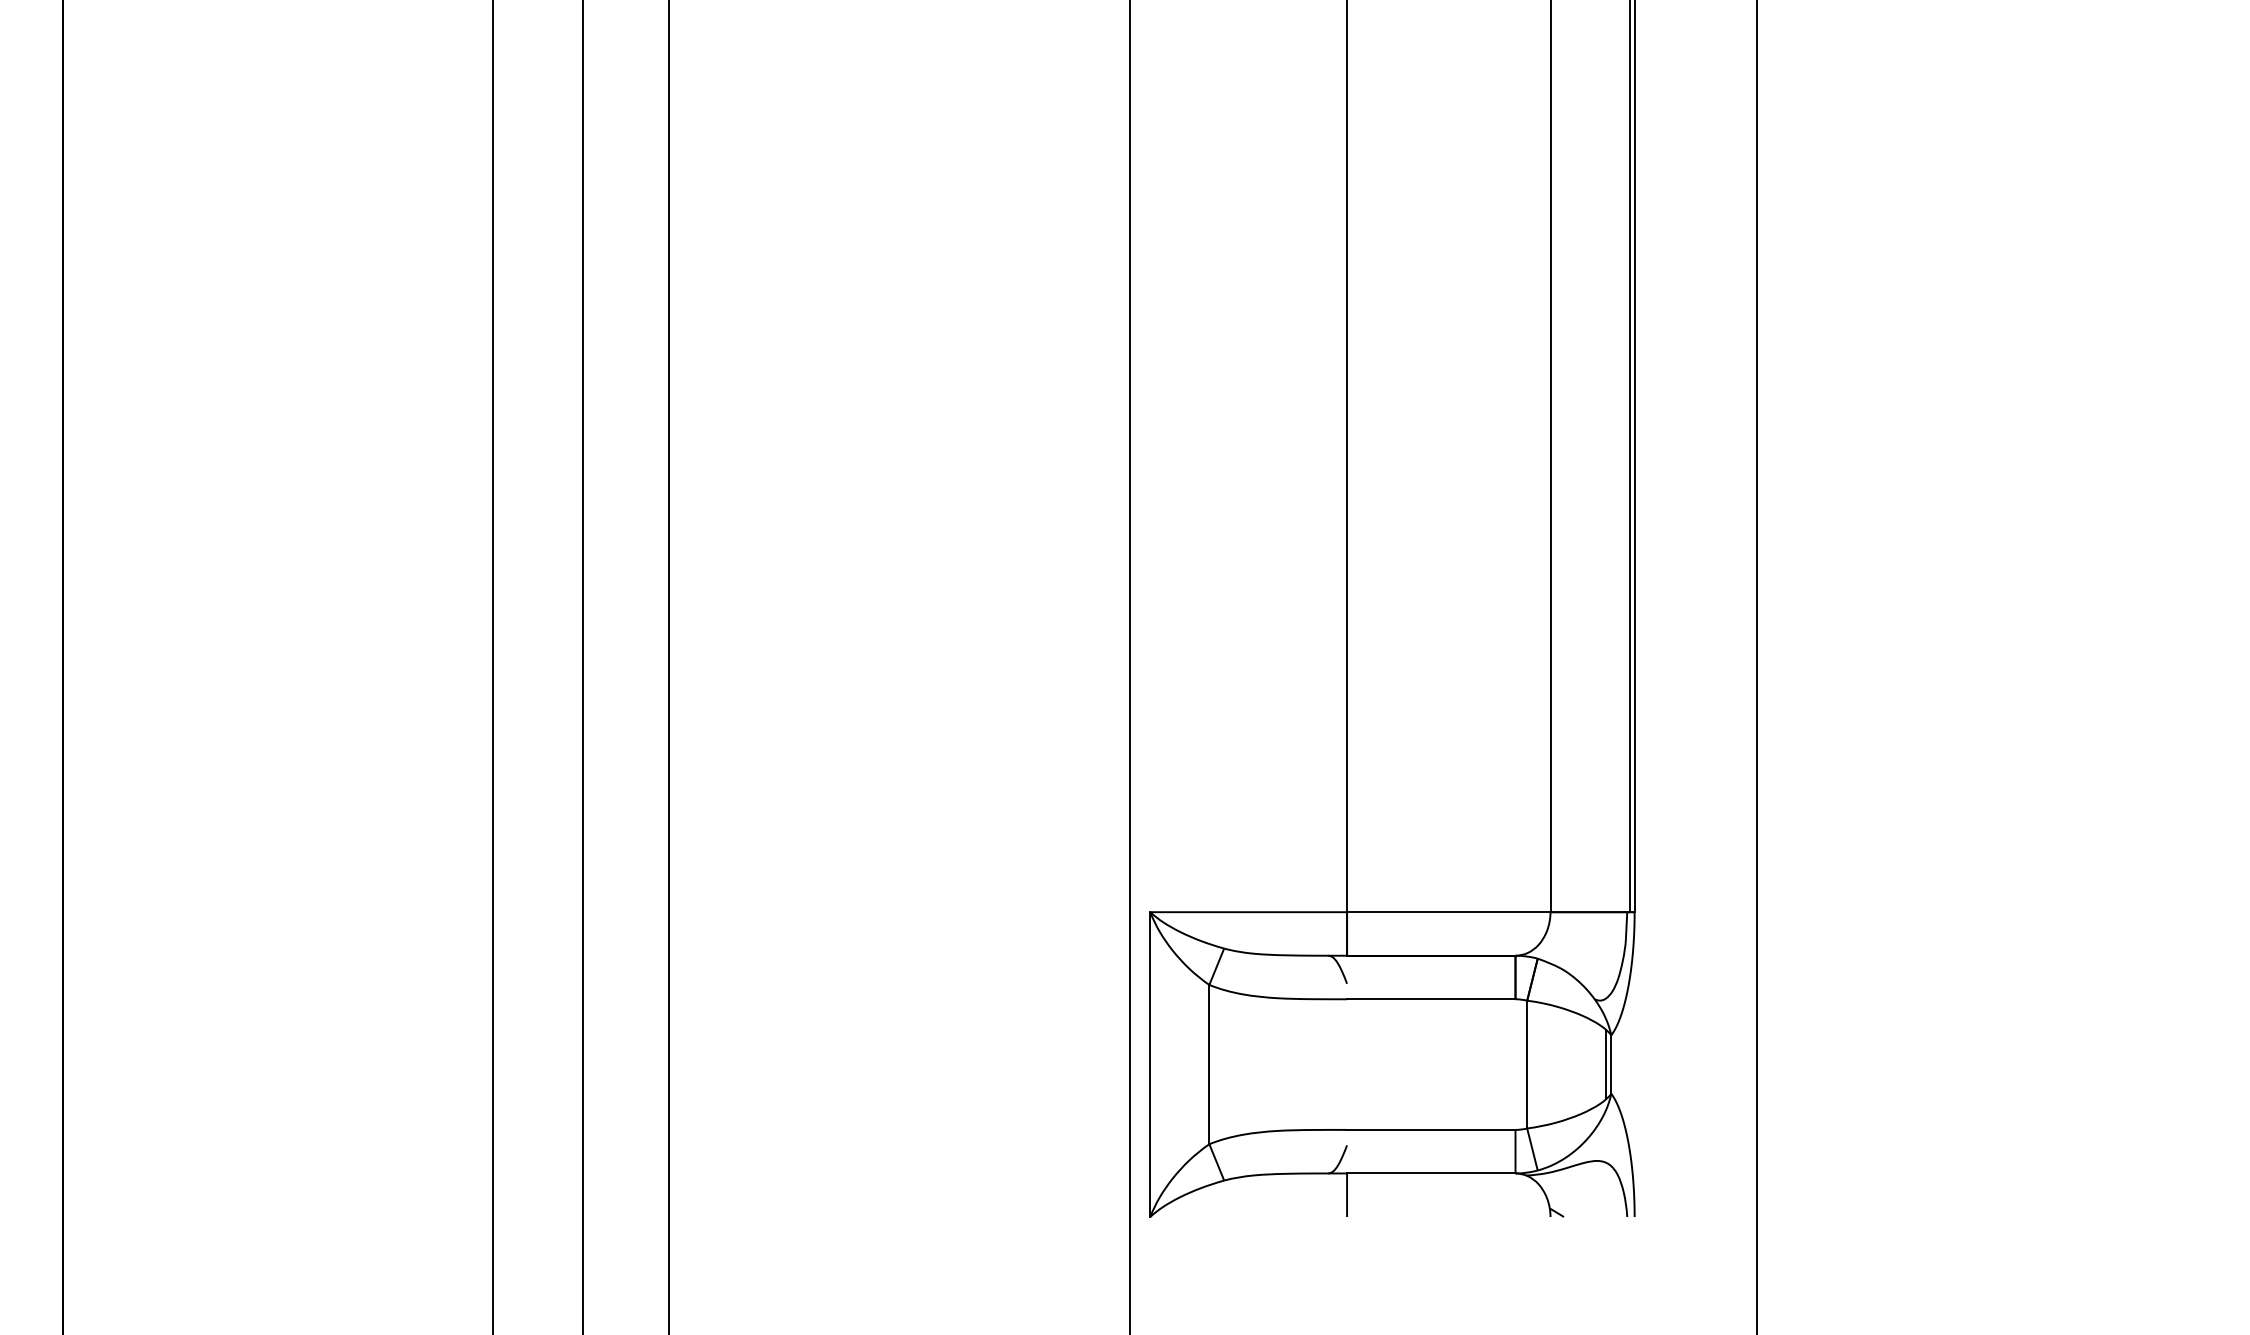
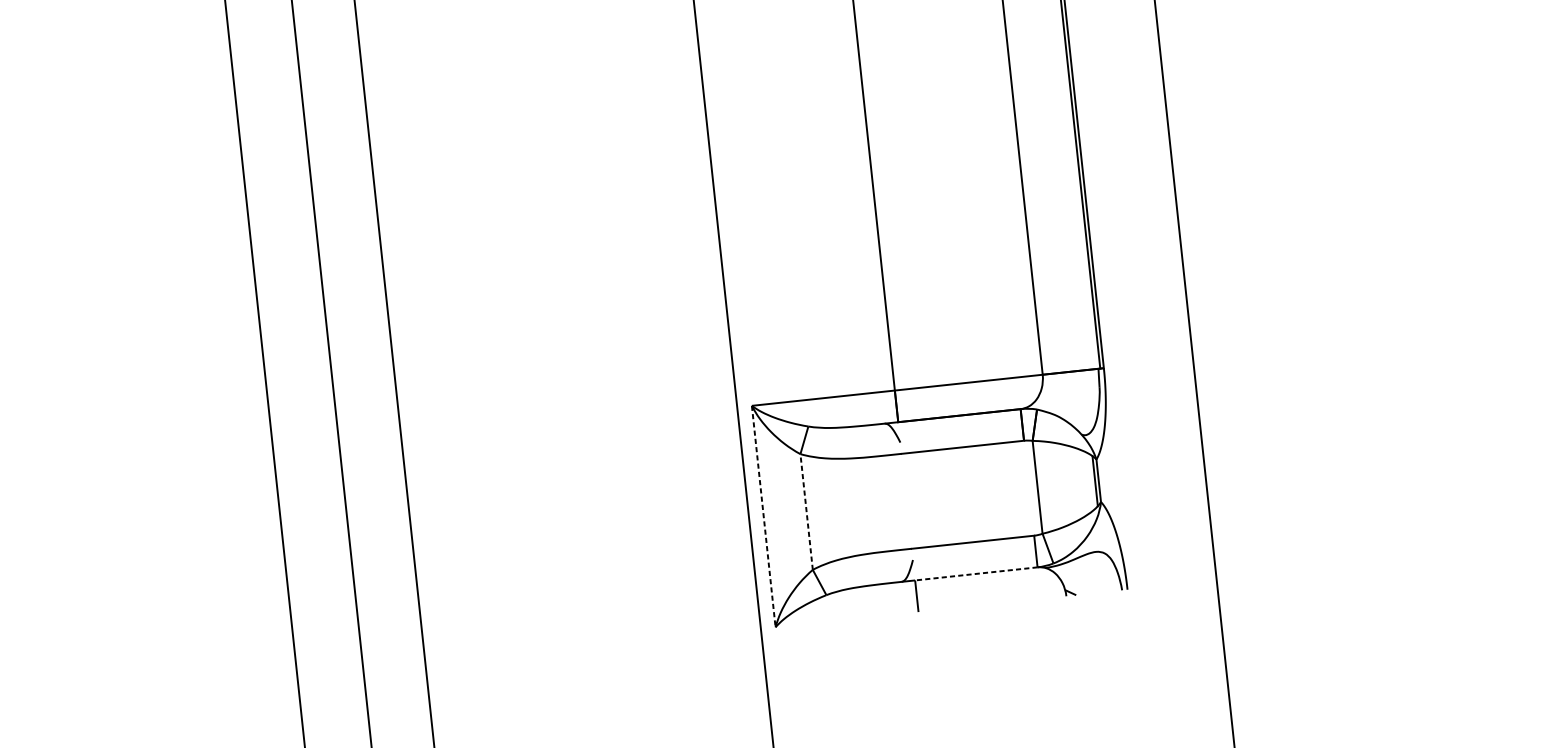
line: (1209, 1064) -> (806, 511), solid -> dashed
line: (1150, 1065) -> (763, 517), solid -> dashed
line: (1430, 1173) -> (975, 573), solid -> dashed

